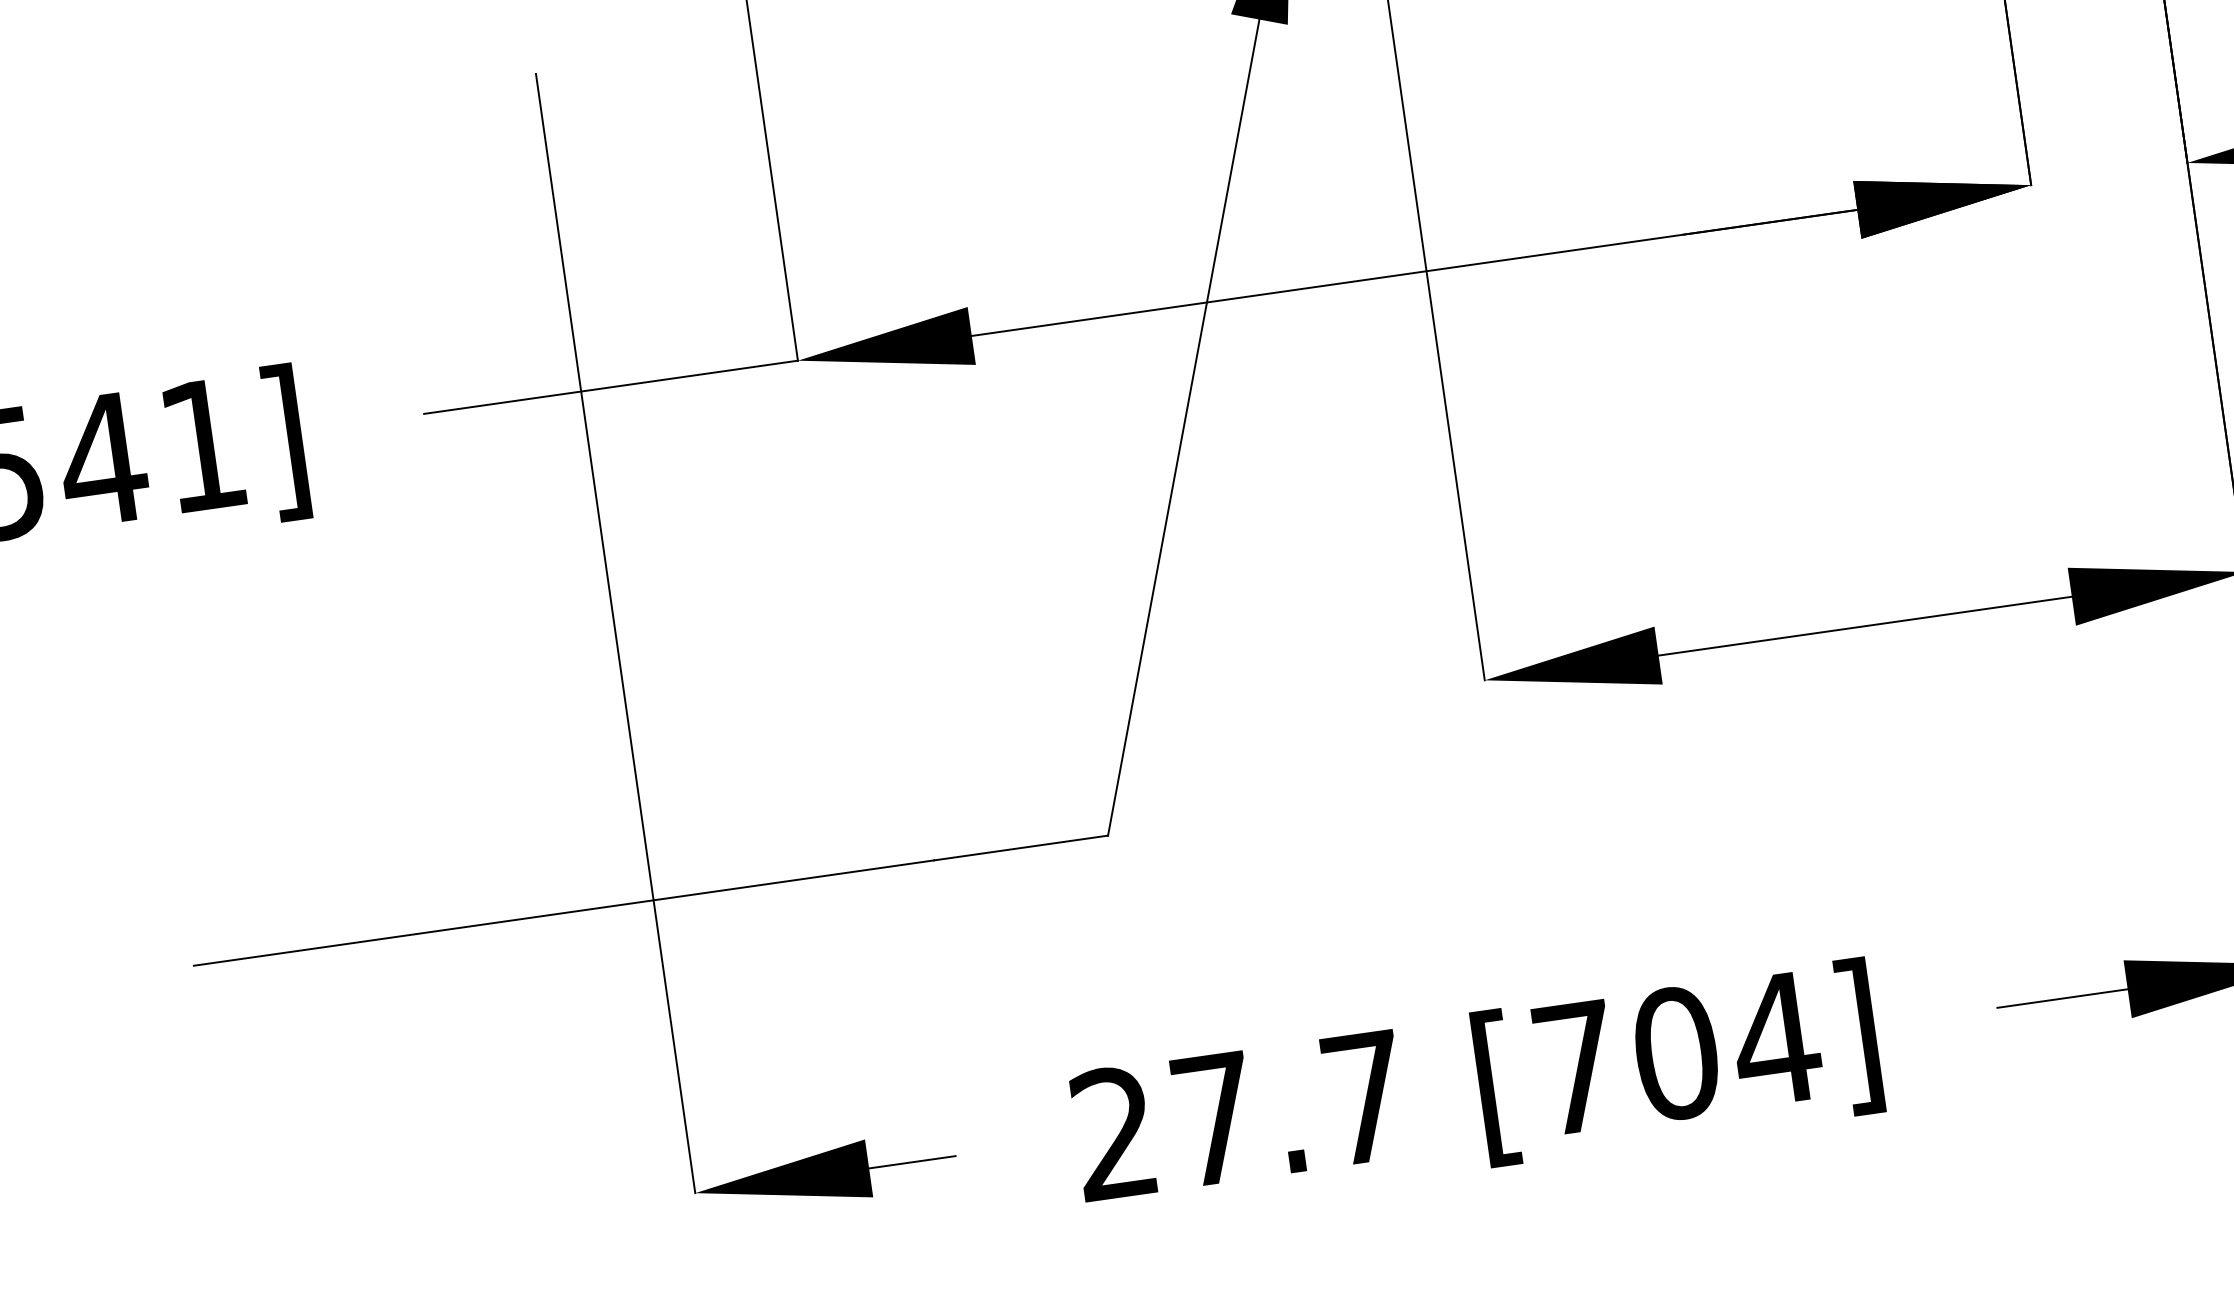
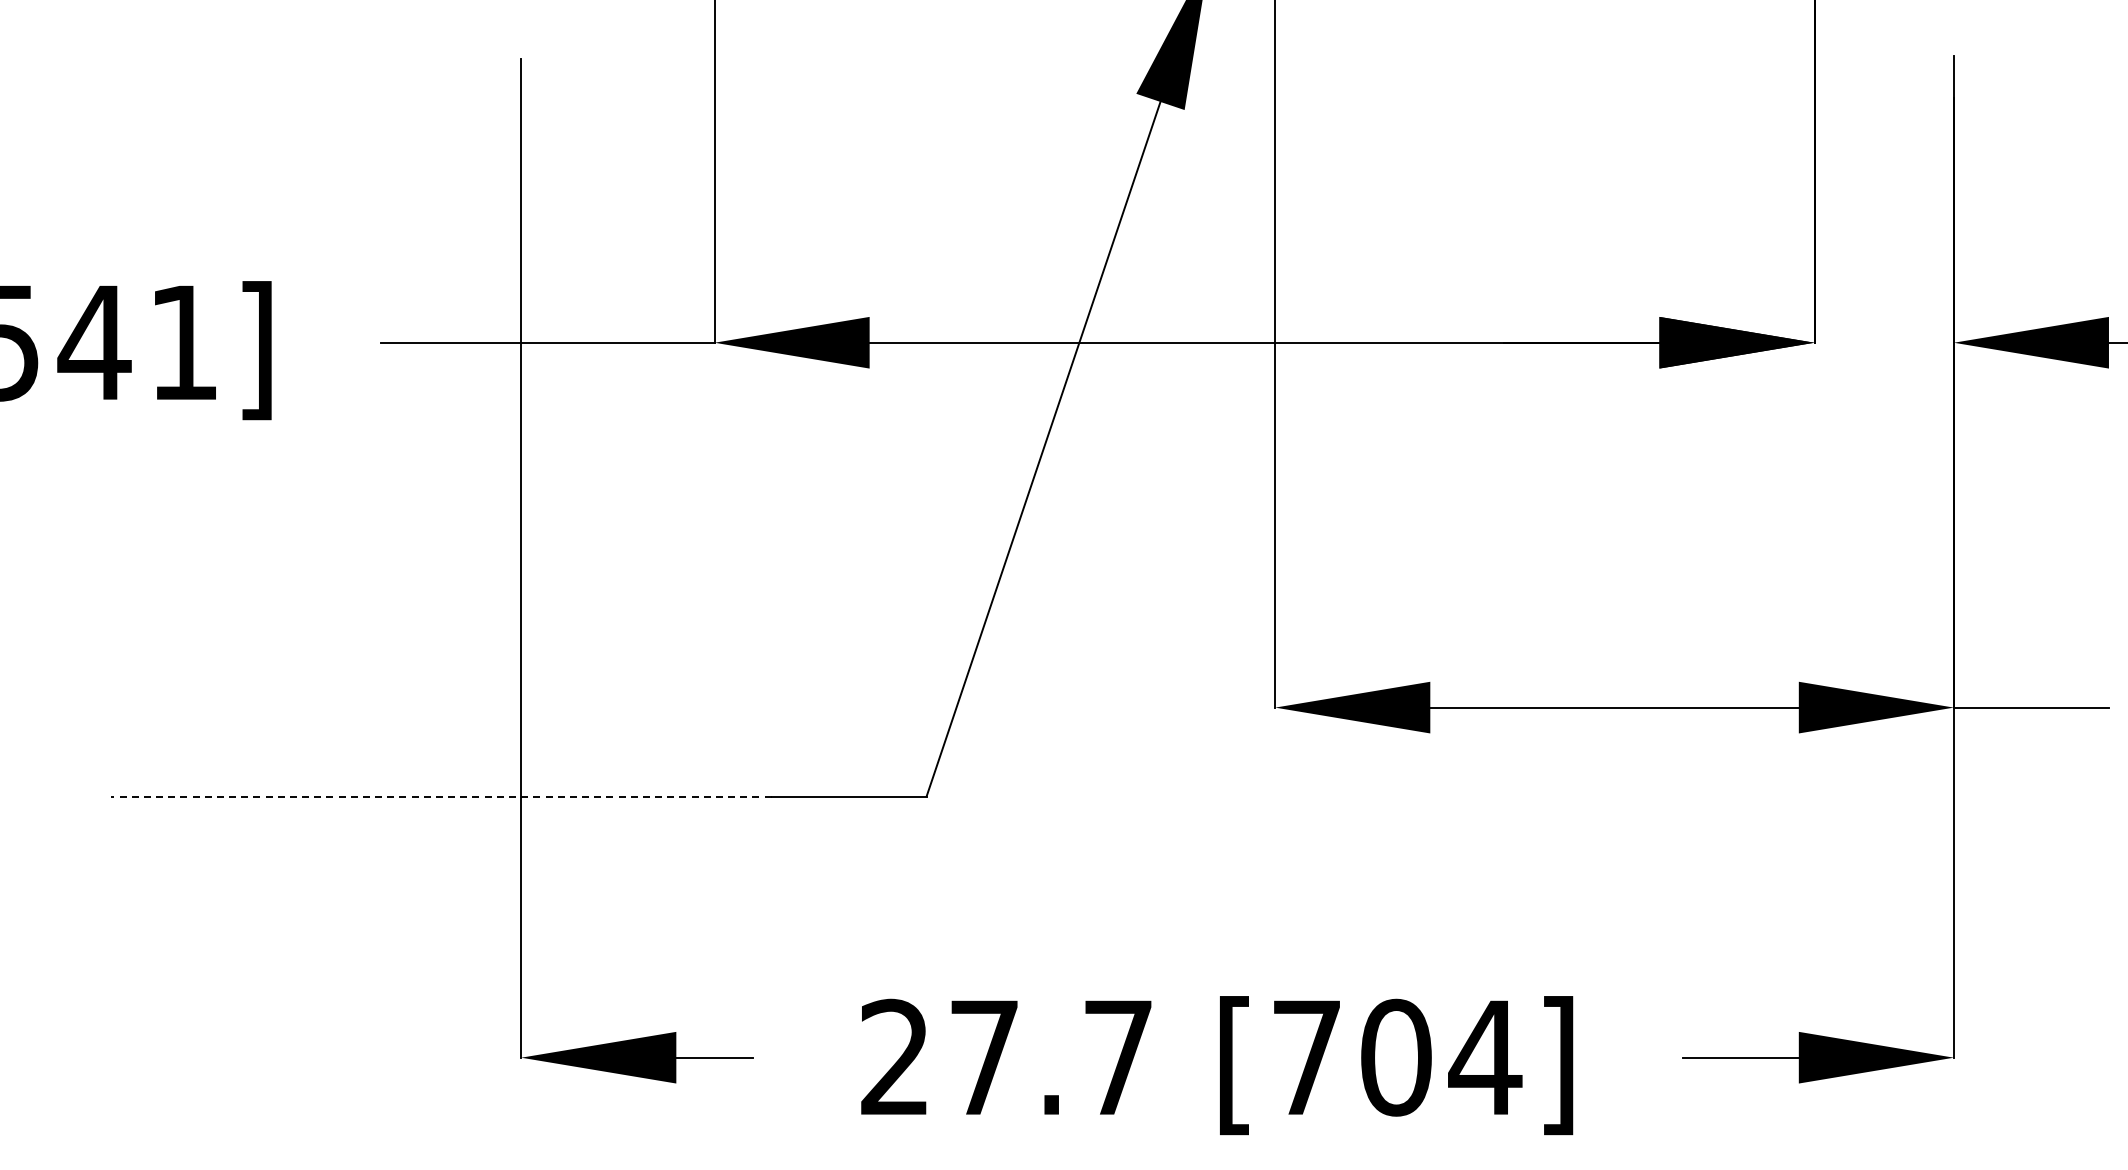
line: (563, 913) -> (440, 796), solid -> dashed

